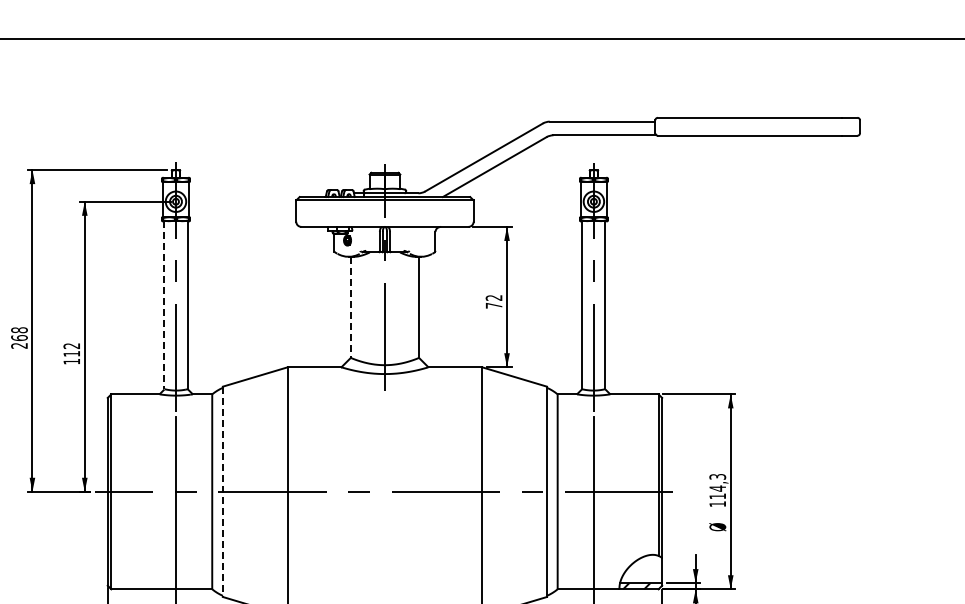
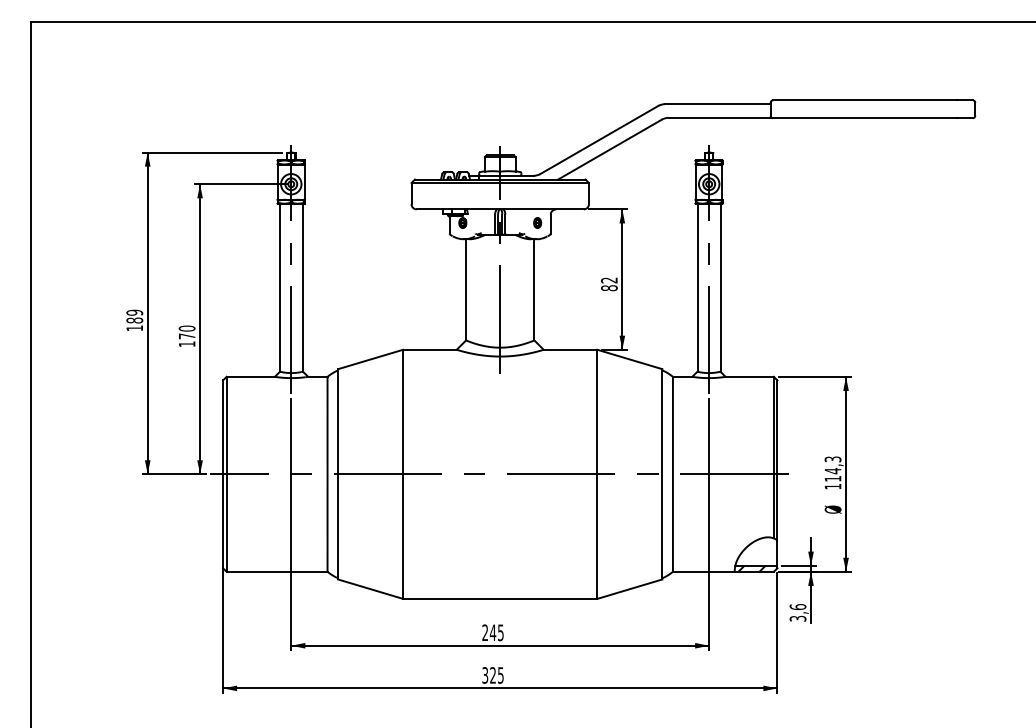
part: (422, 240) -> (537, 222), added
line: (164, 306) -> (279, 288), dashed -> solid
text: (494, 306) -> (609, 288), 72 -> 82
line: (351, 307) -> (466, 289), dashed -> solid
text: (19, 338) -> (134, 320), 268 -> 189
text: (71, 350) -> (186, 332), 112 -> 170
line: (223, 492) -> (338, 474), dashed -> solid

